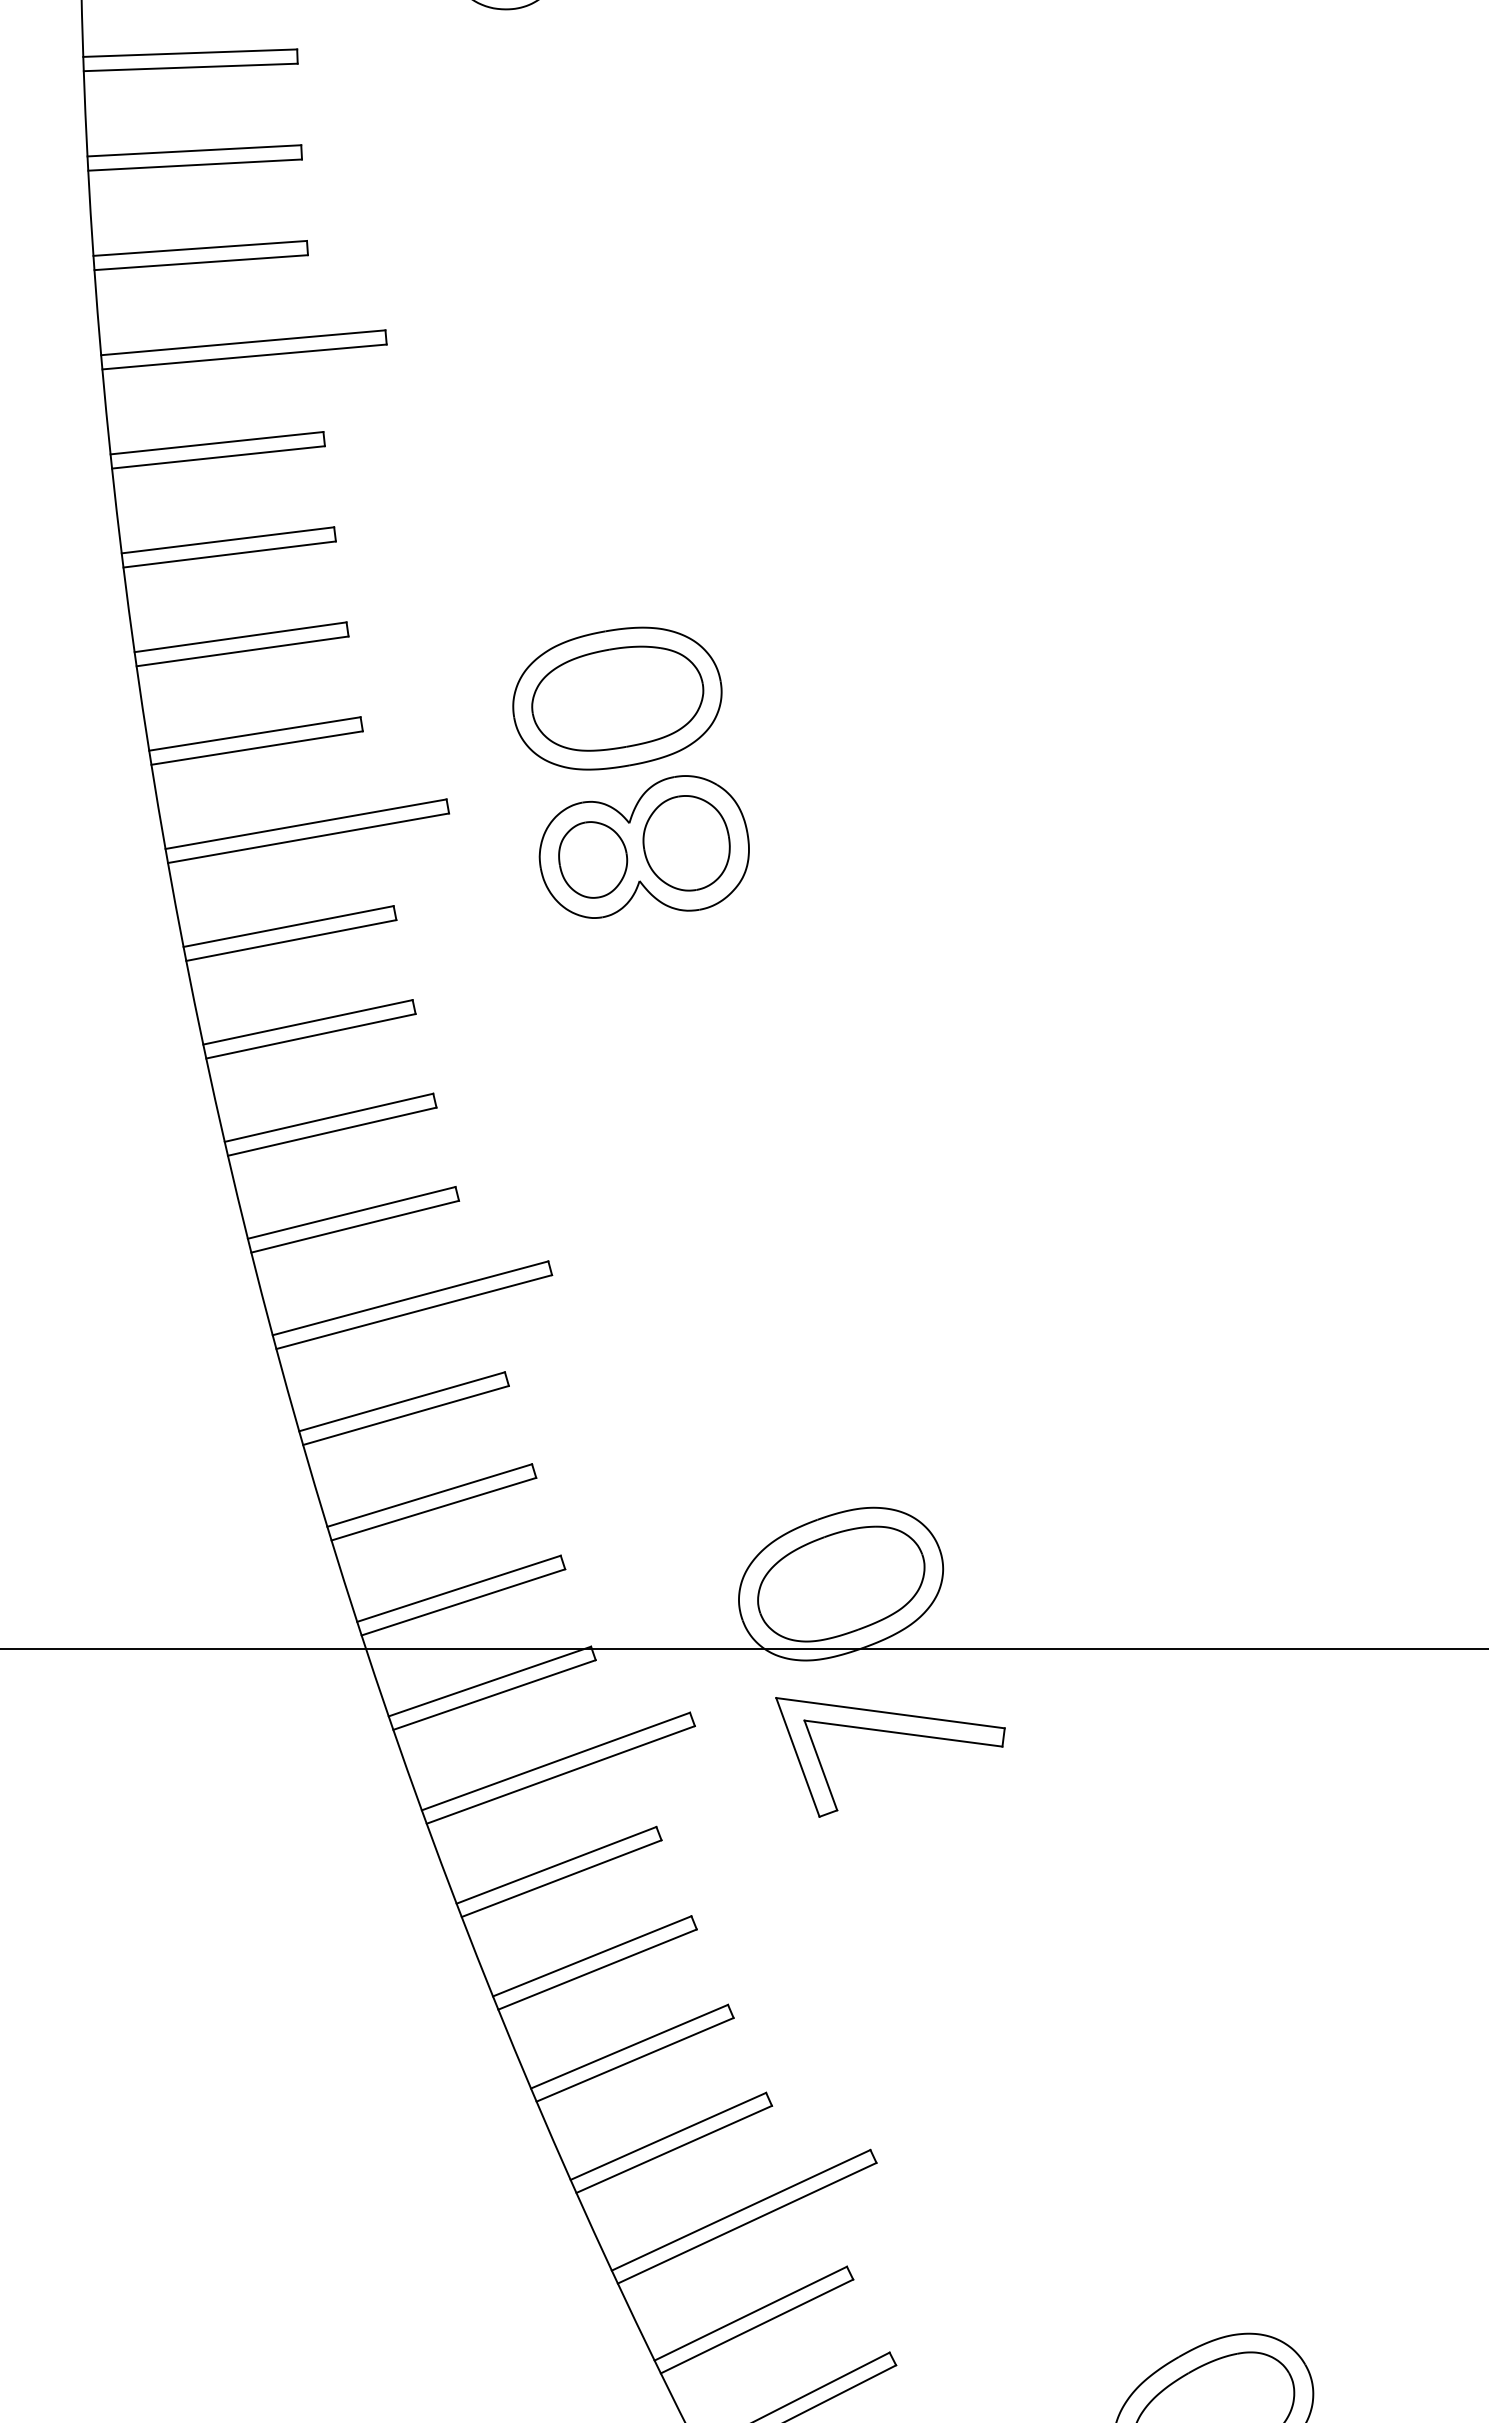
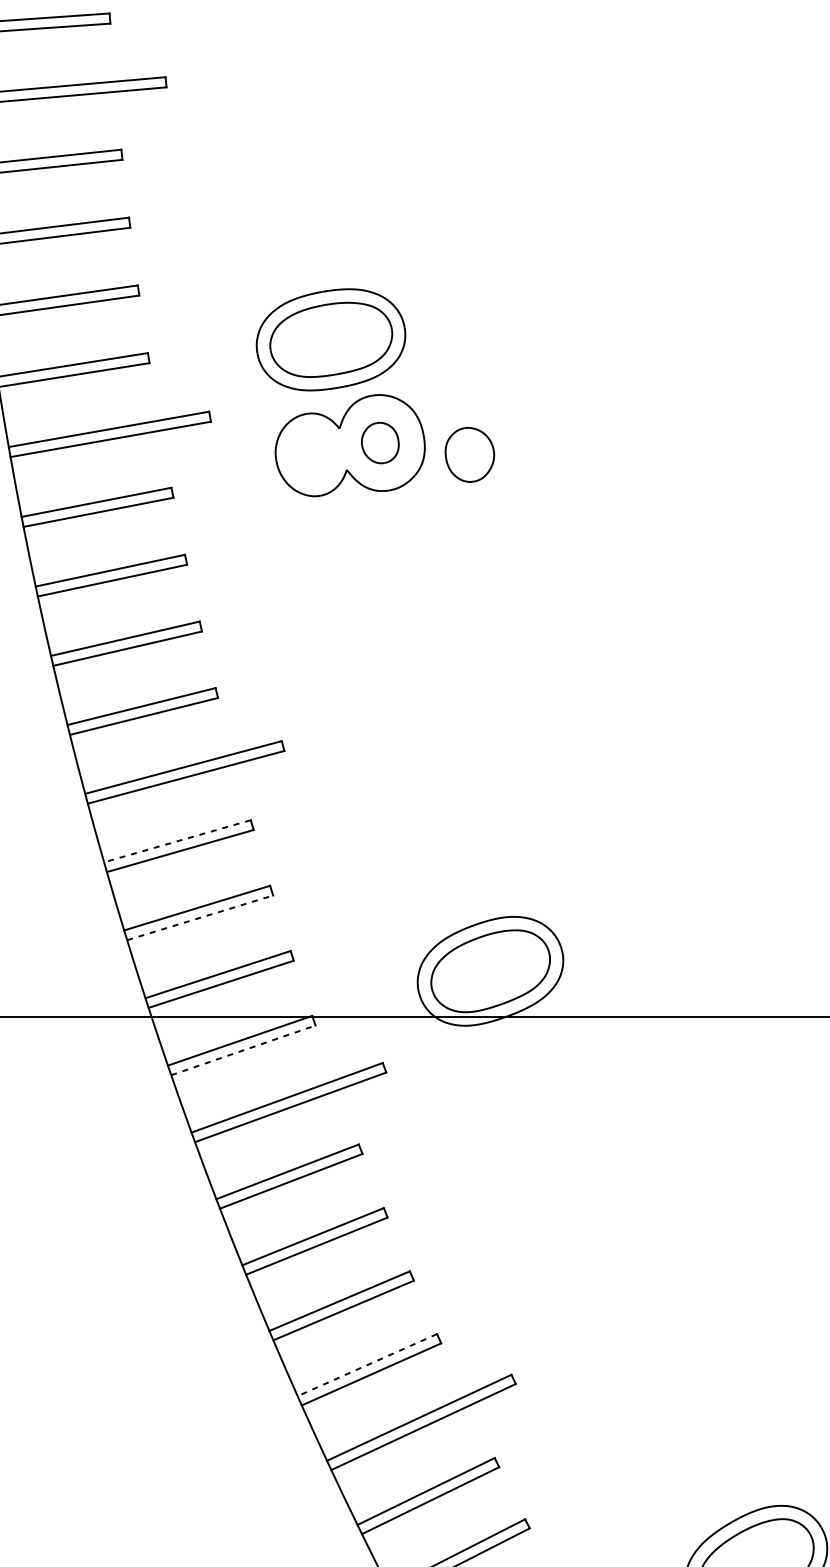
part: (686, 843) -> (380, 443), size x0.6
part: (593, 859) -> (470, 454), moved
line: (401, 1401) -> (177, 841), solid -> dashed
line: (434, 1509) -> (200, 918), solid -> dashed
line: (495, 1694) -> (244, 1050), solid -> dashed
part: (892, 1733) -> (527, 1077), removed
line: (667, 2136) -> (366, 1365), solid -> dashed

